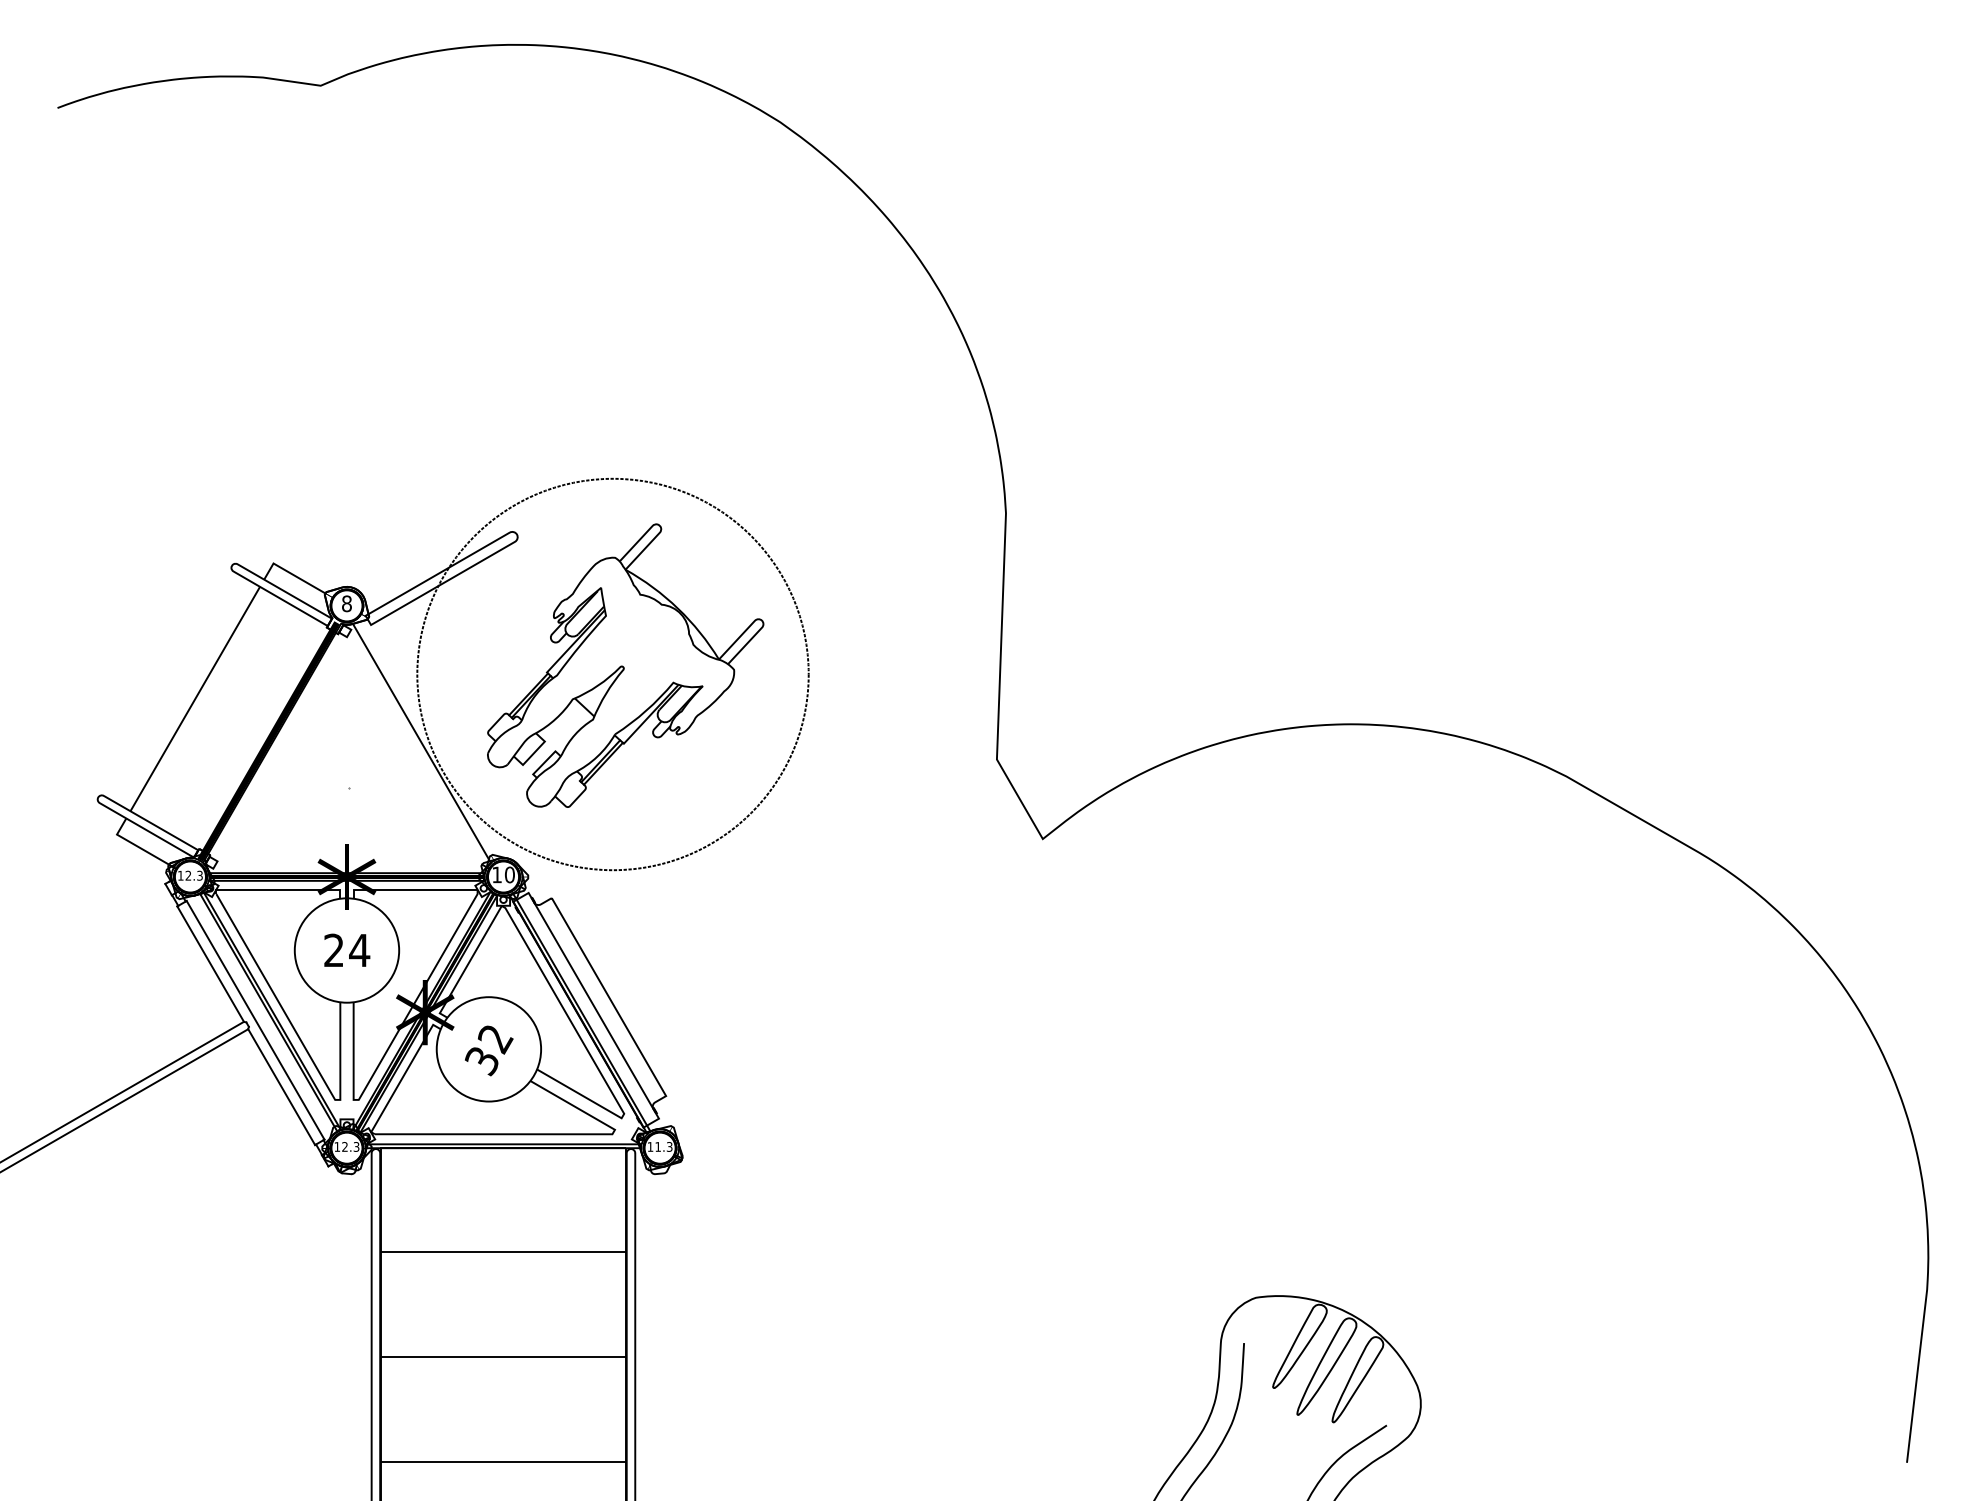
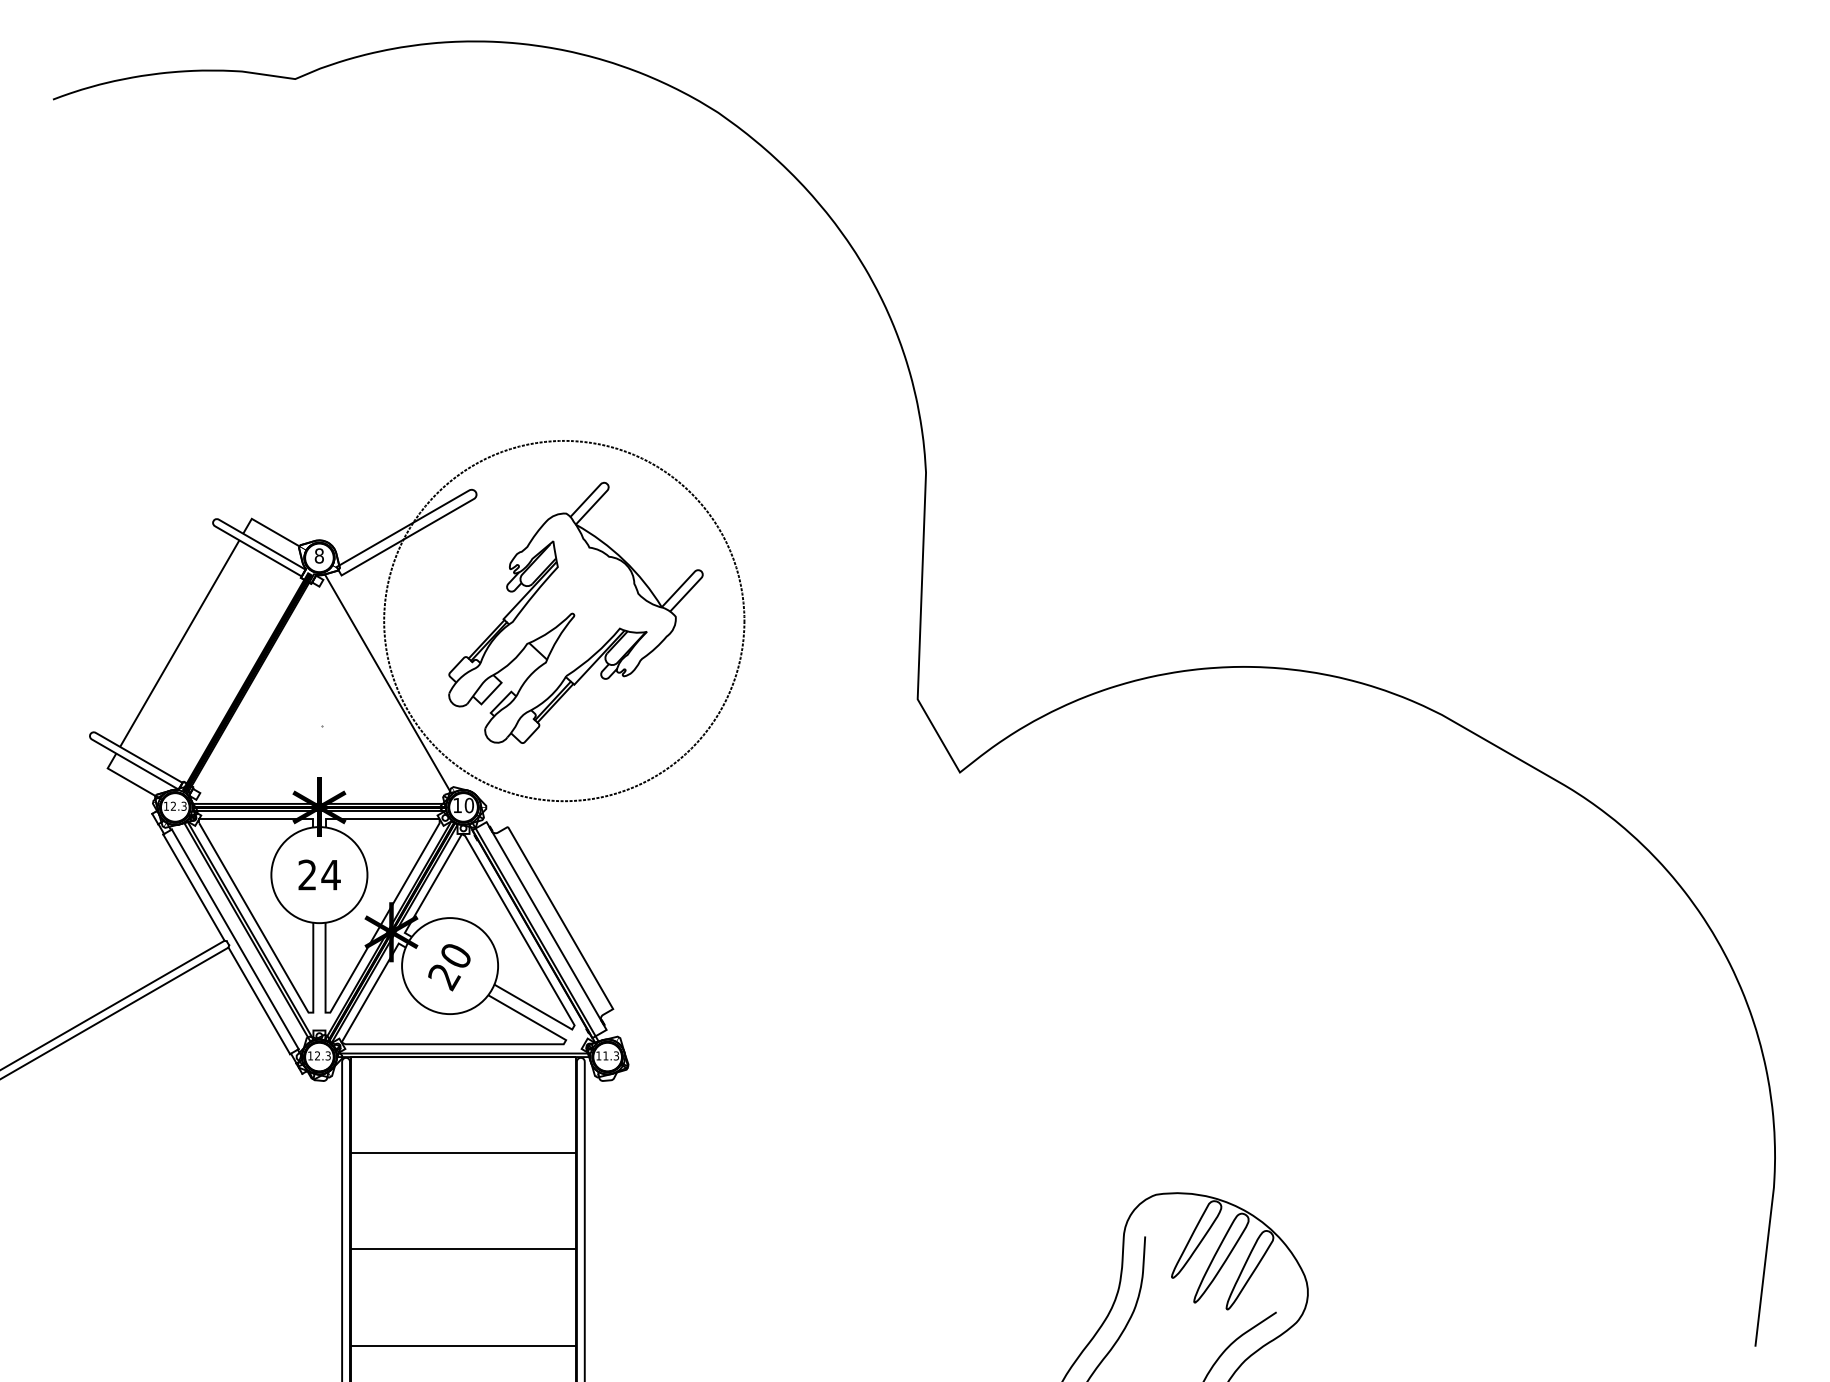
text: (488, 1050) -> (449, 967), 32 -> 20

